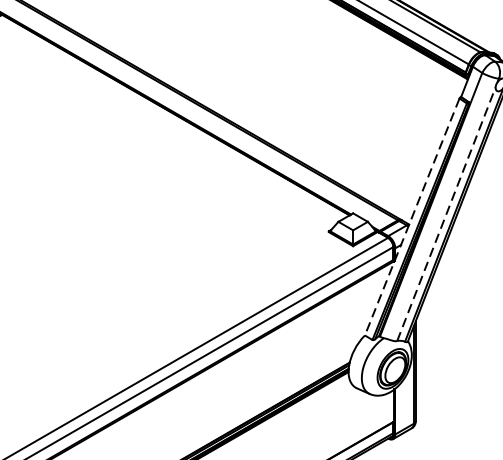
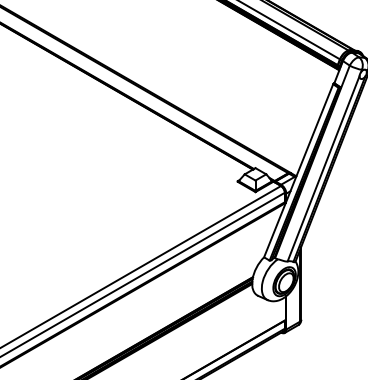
line: (446, 213) -> (323, 168), dashed -> solid
line: (412, 217) -> (298, 171), dashed -> solid

